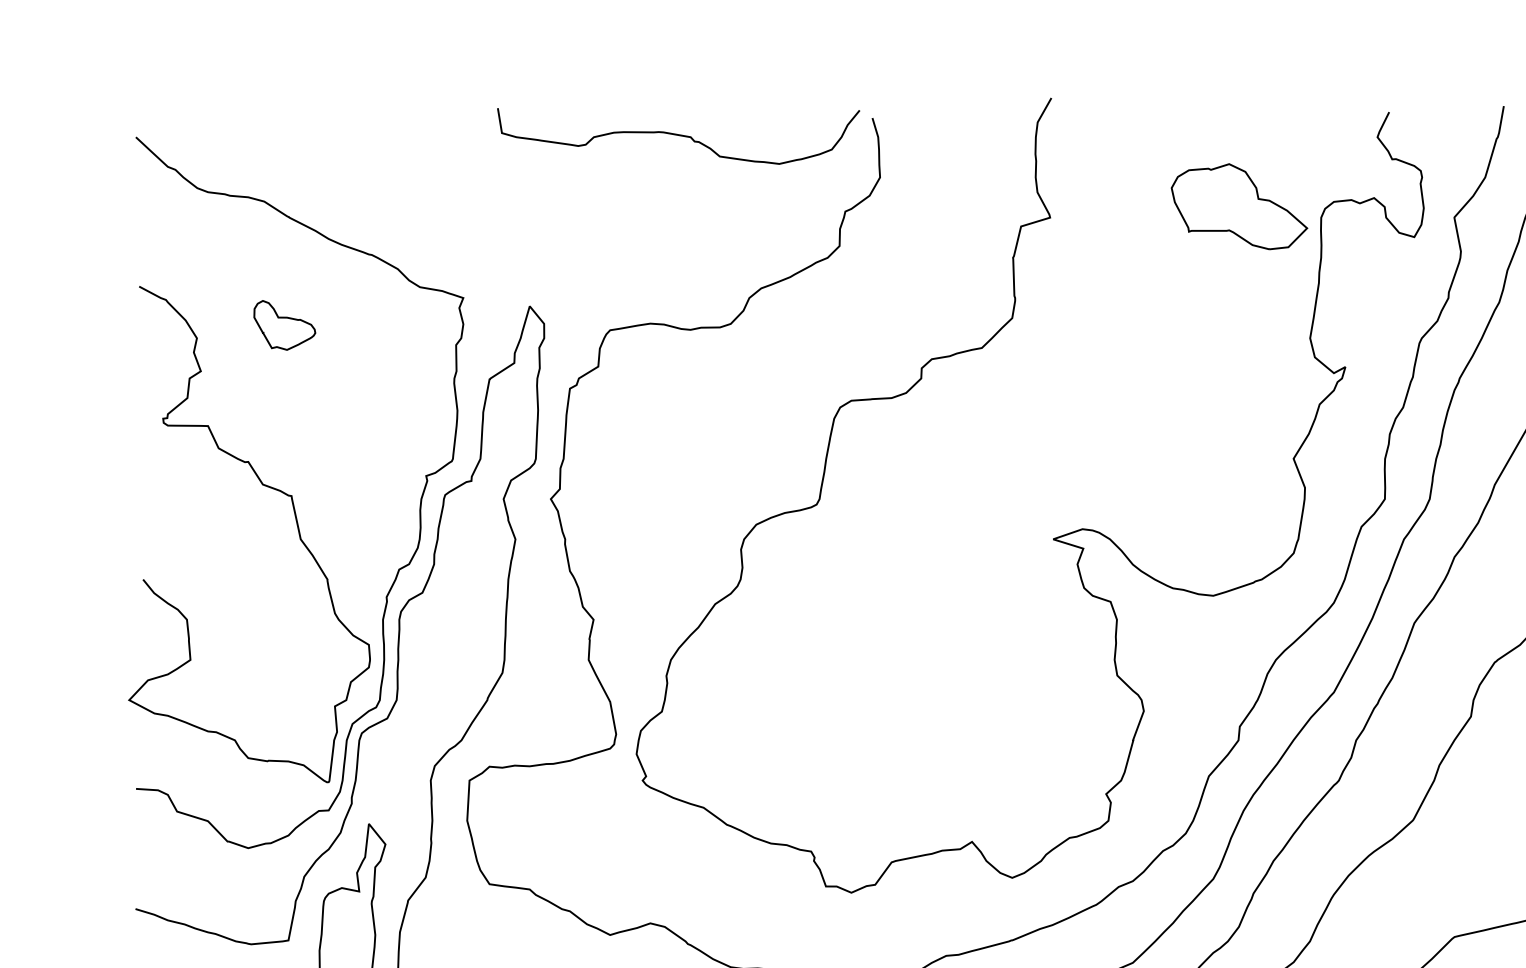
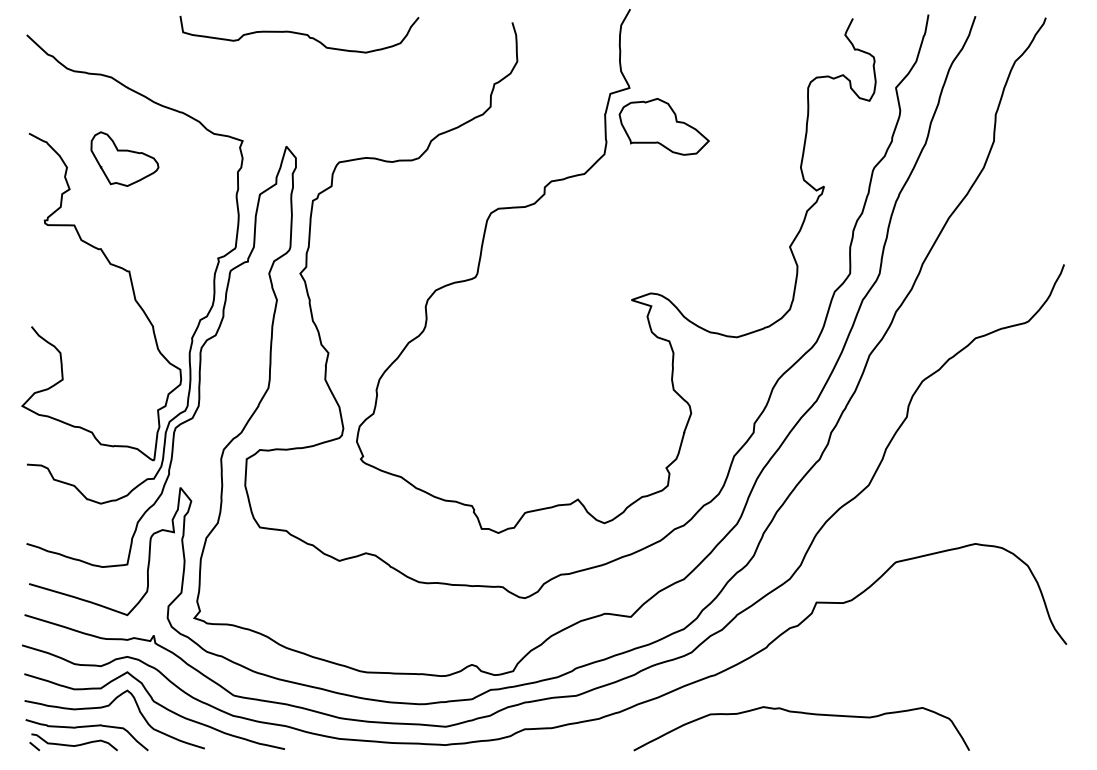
curve: (678, 136) -> (299, 34), moved
part: (1238, 206) -> (663, 126), moved
part: (284, 324) -> (124, 158), size x1.67

